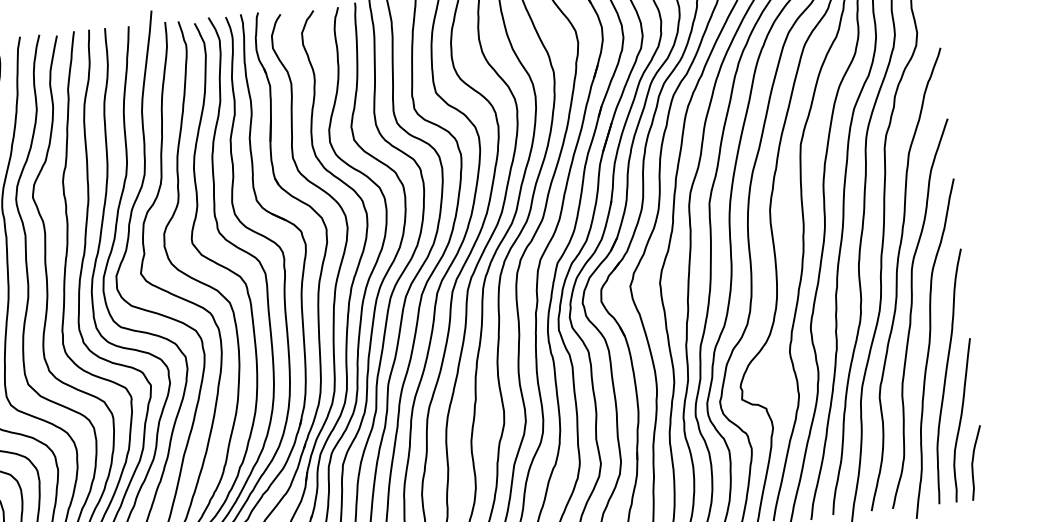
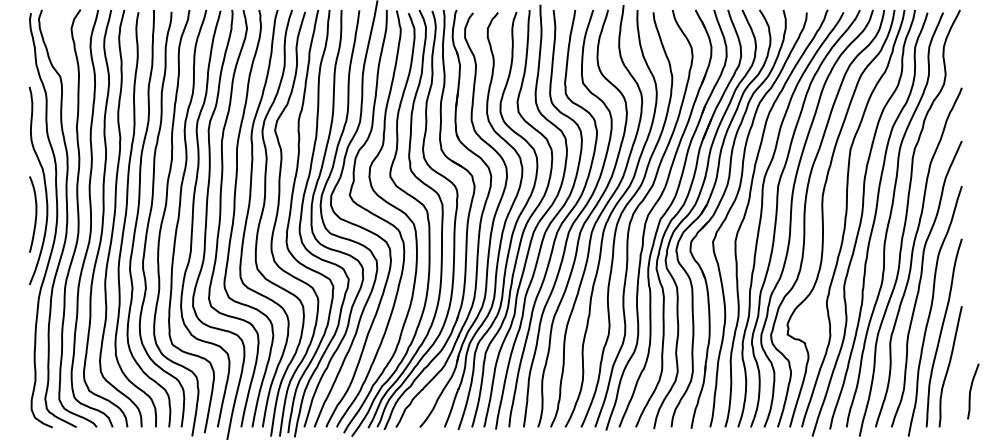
curve: (974, 463) -> (971, 391), moved

